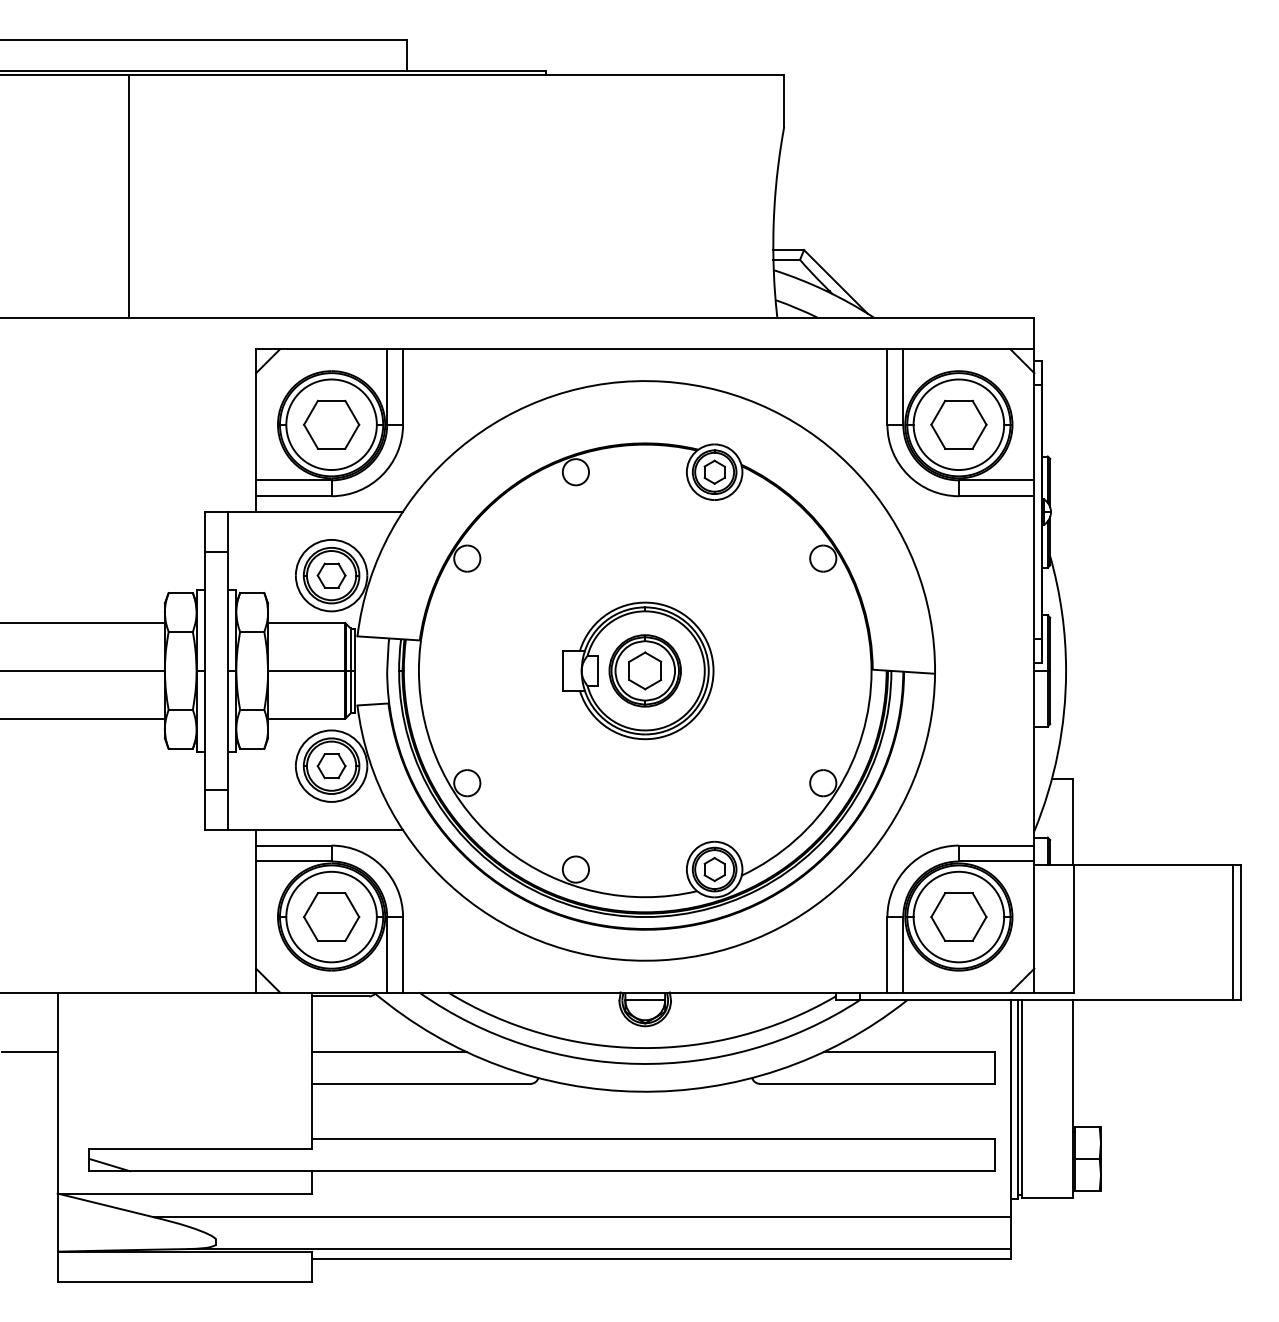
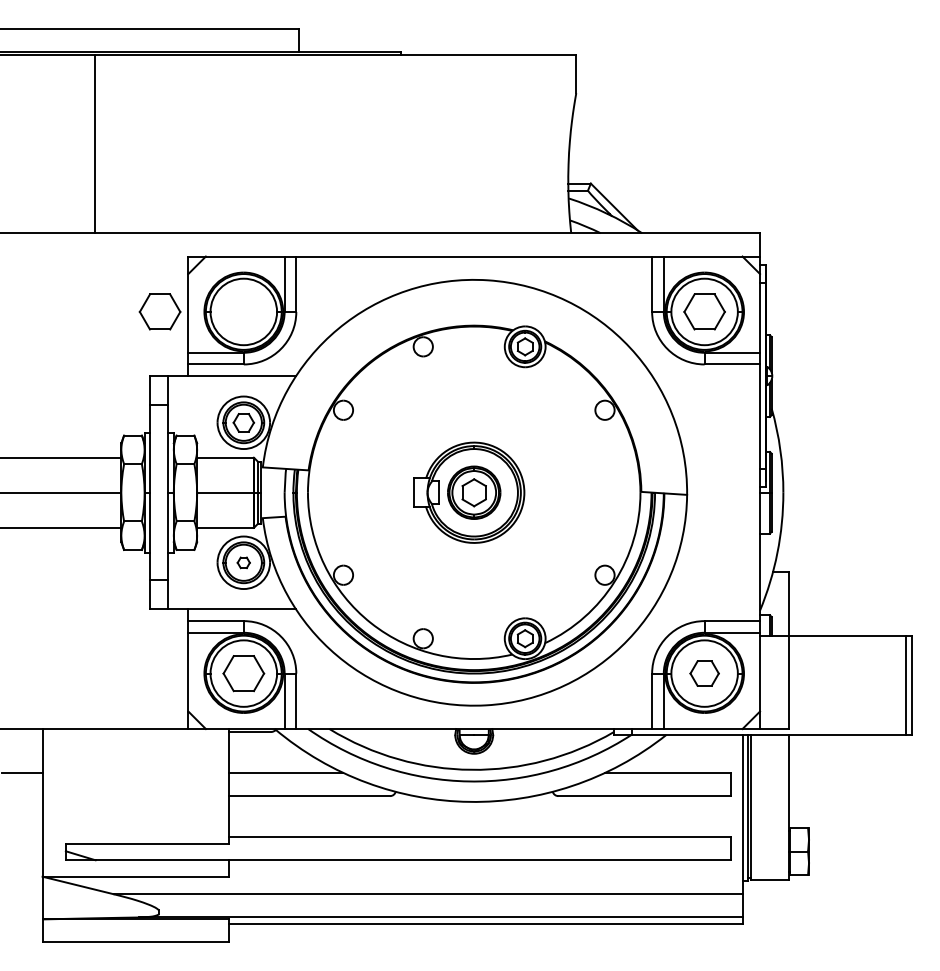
part: (331, 424) -> (159, 311), moved
part: (331, 766) -> (243, 563), size x0.6
part: (958, 916) -> (704, 673), size x0.7

